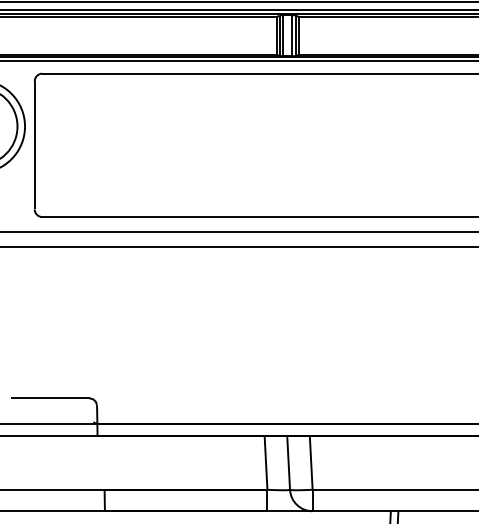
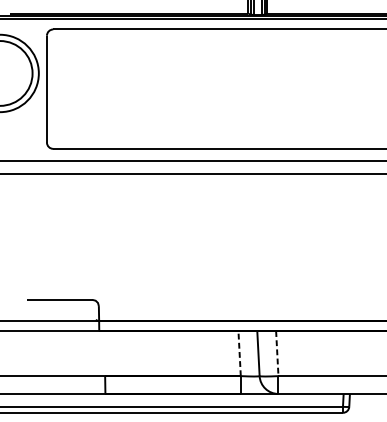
line: (266, 462) -> (240, 353), solid -> dashed
line: (311, 463) -> (277, 354), solid -> dashed

